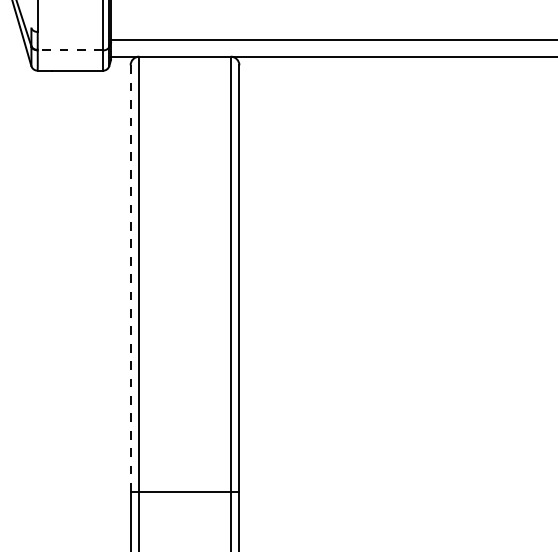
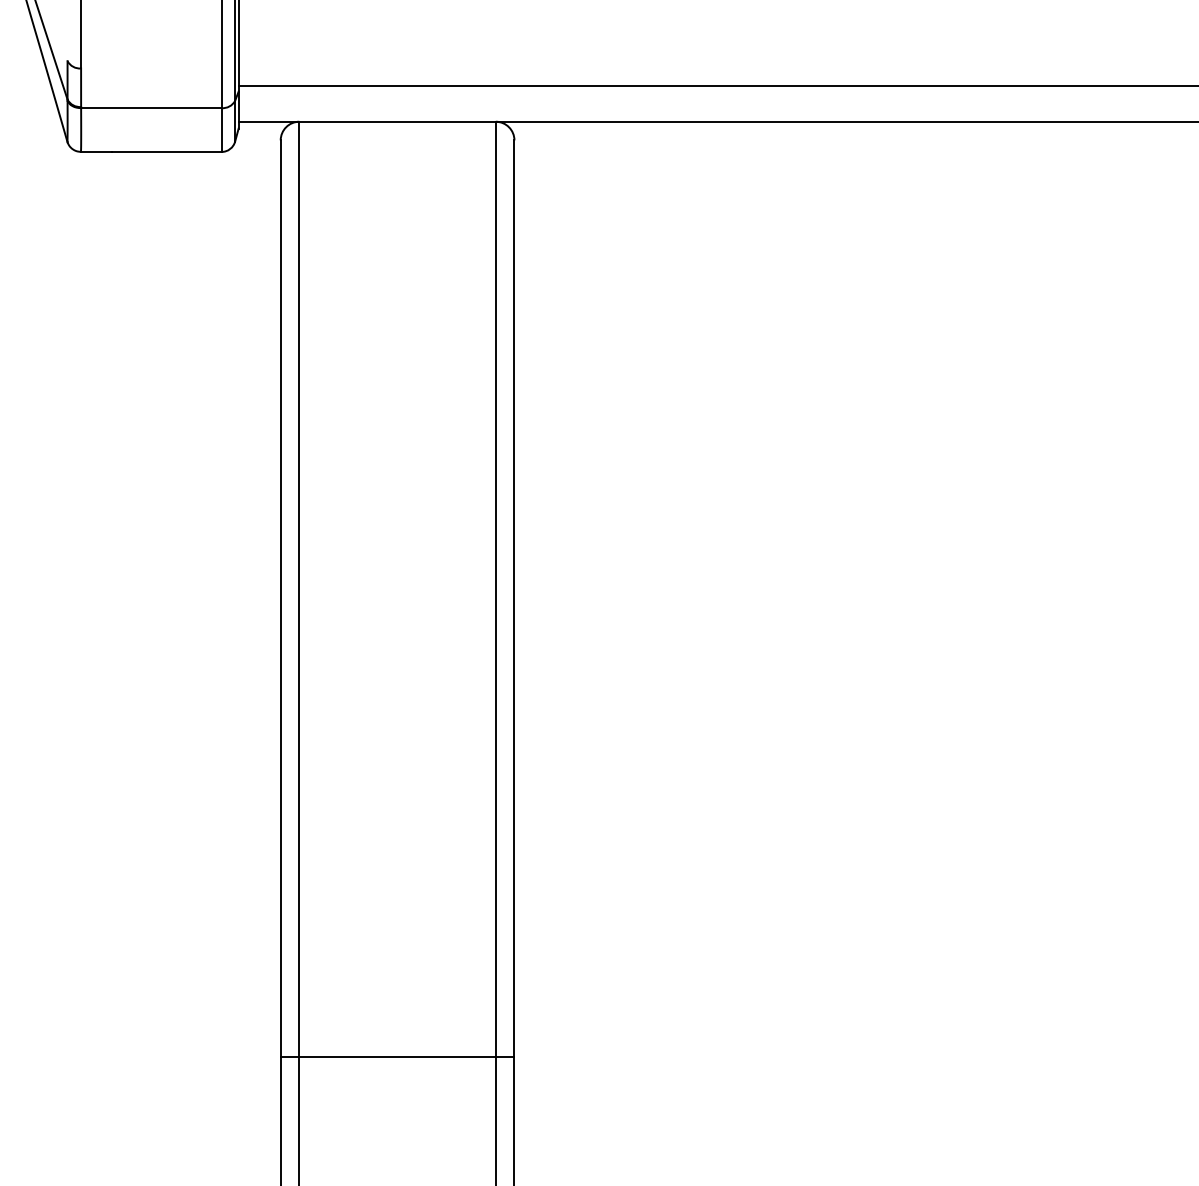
line: (70, 50) -> (151, 108), dashed -> solid
line: (130, 278) -> (280, 598), dashed -> solid

